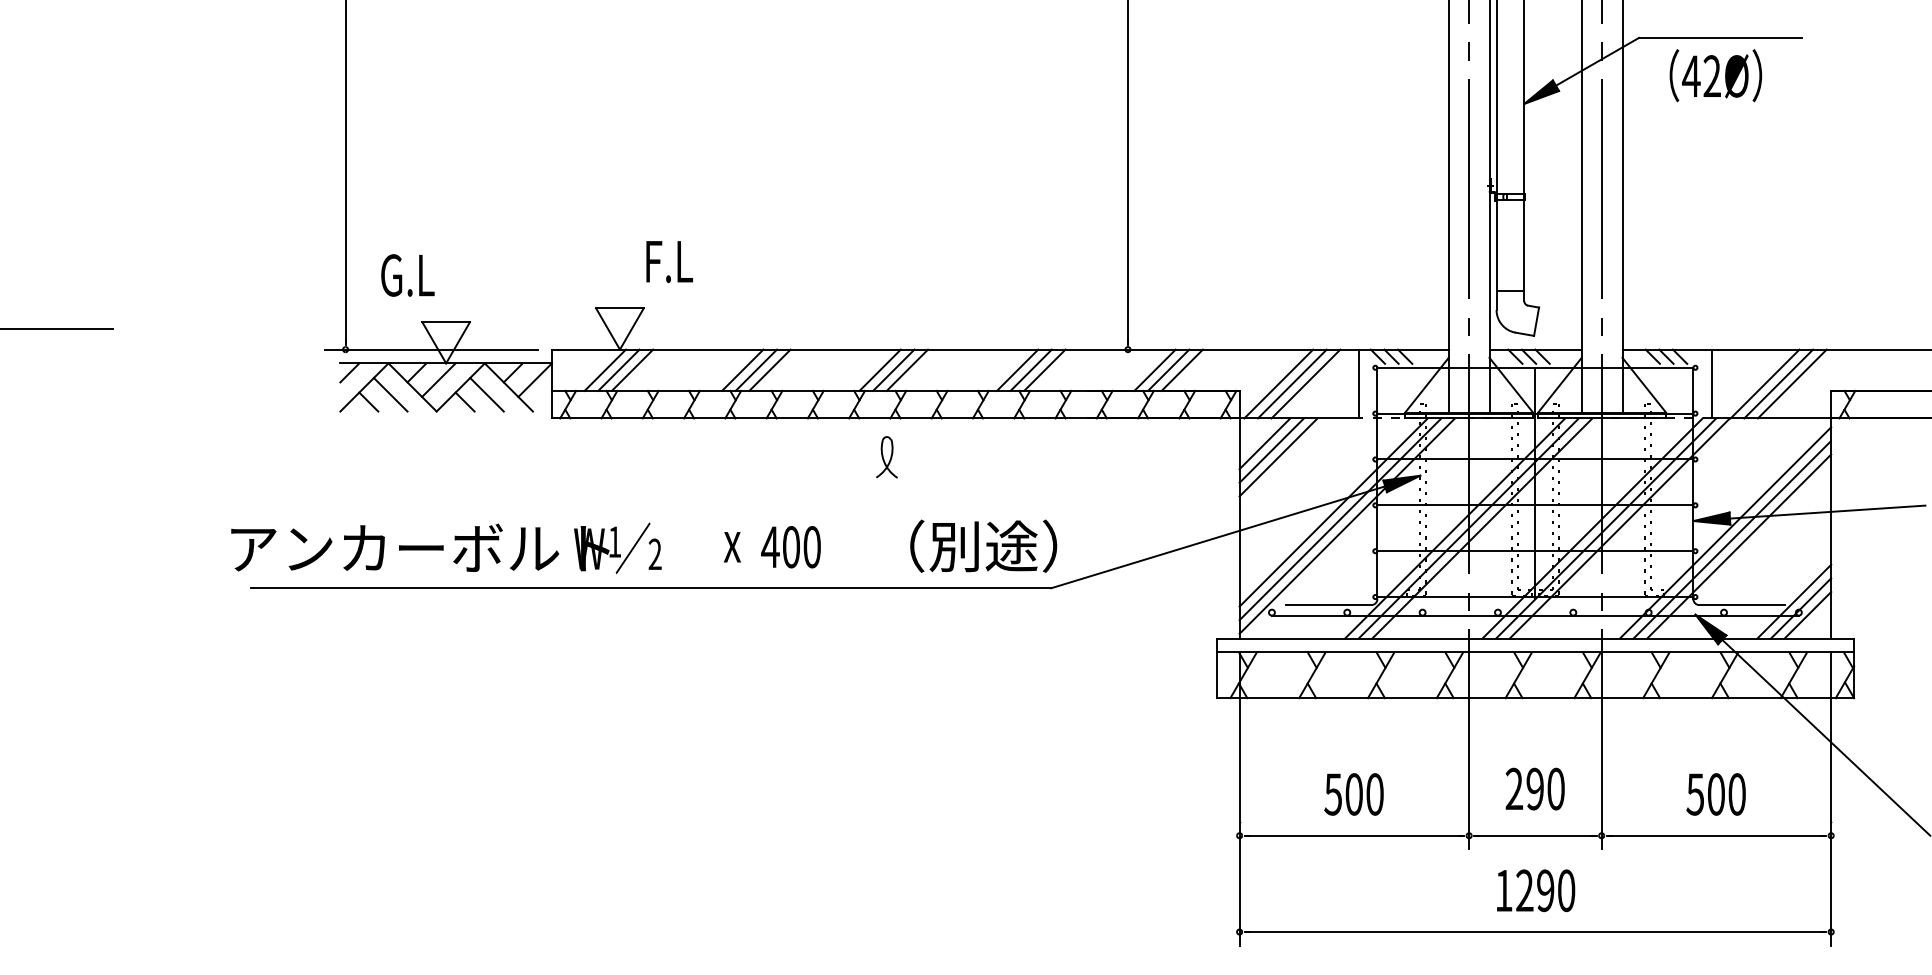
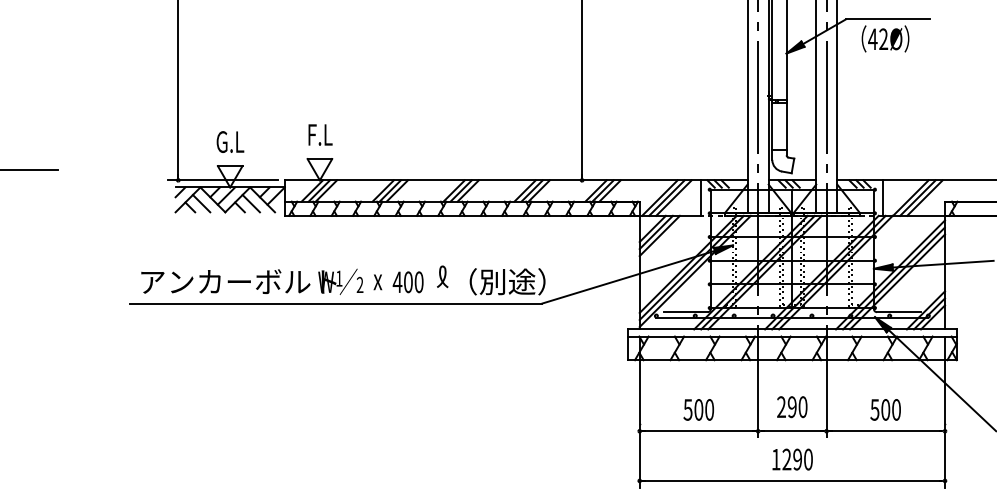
text: (669, 260) -> (320, 134), moved
text: (407, 274) -> (230, 141), moved
part: (886, 456) -> (442, 276), moved
text: (446, 547) -> (252, 281), moved

